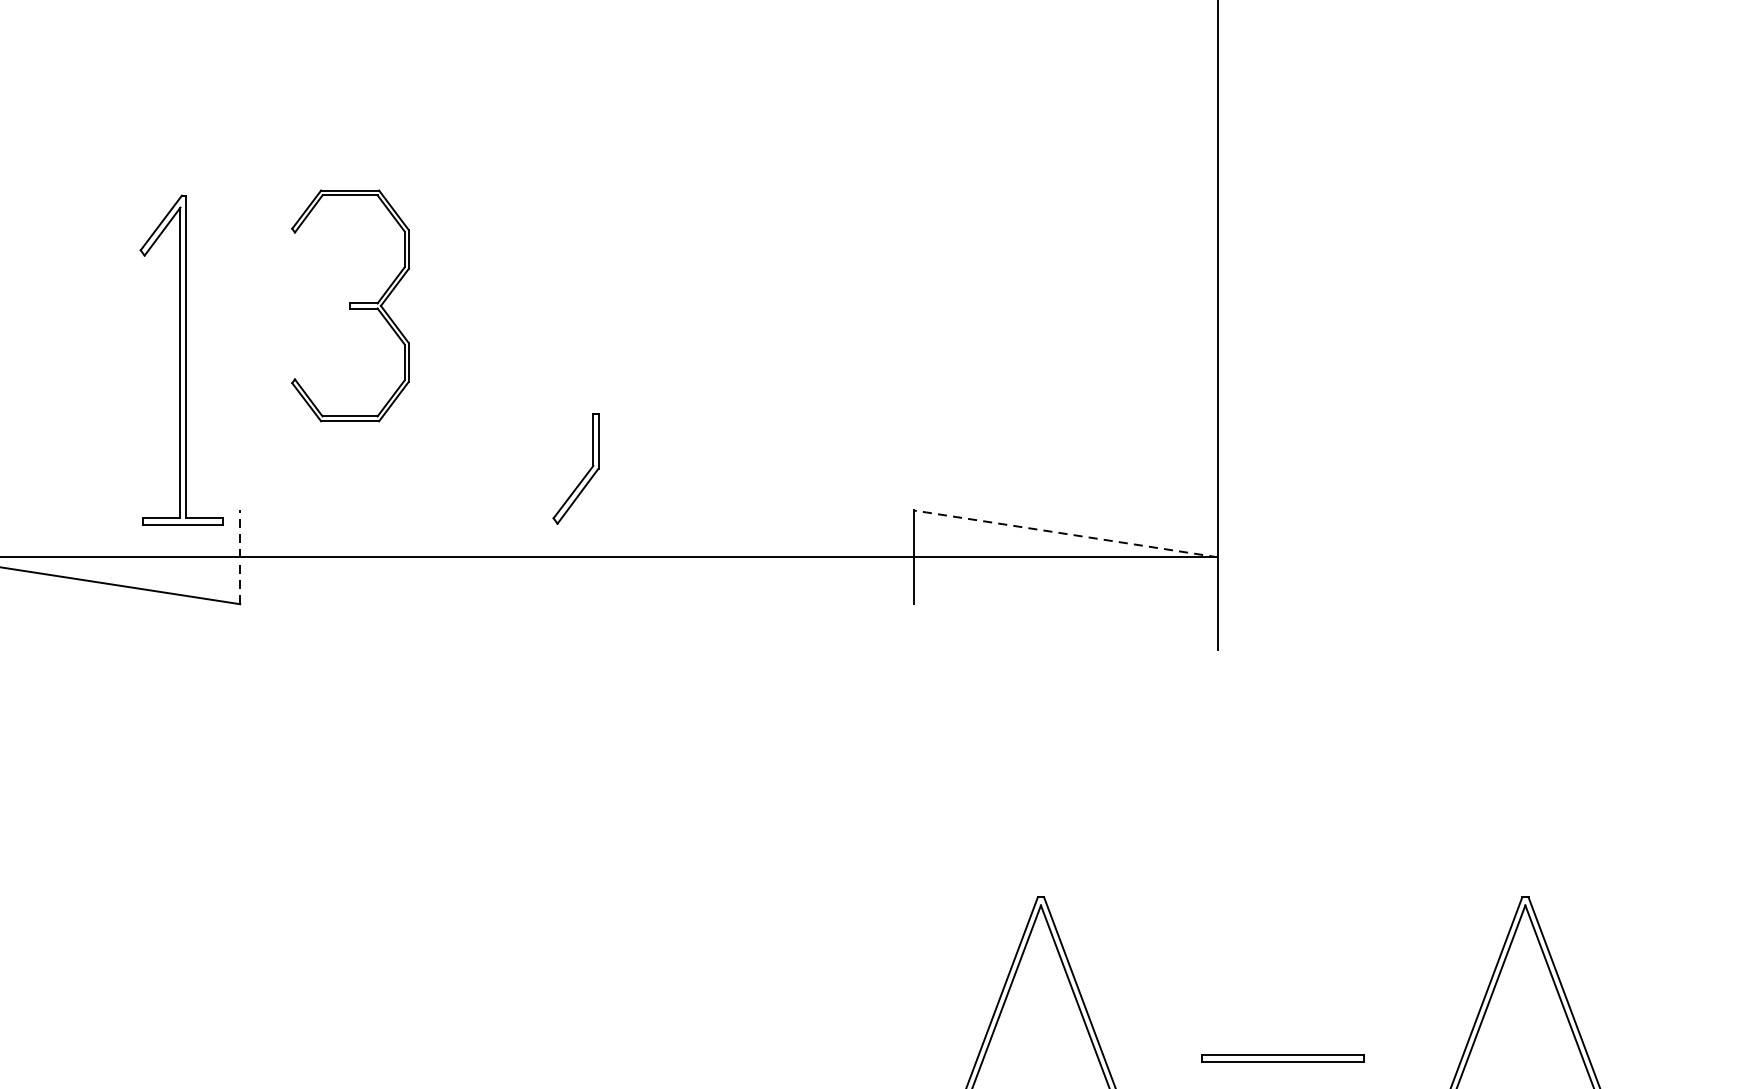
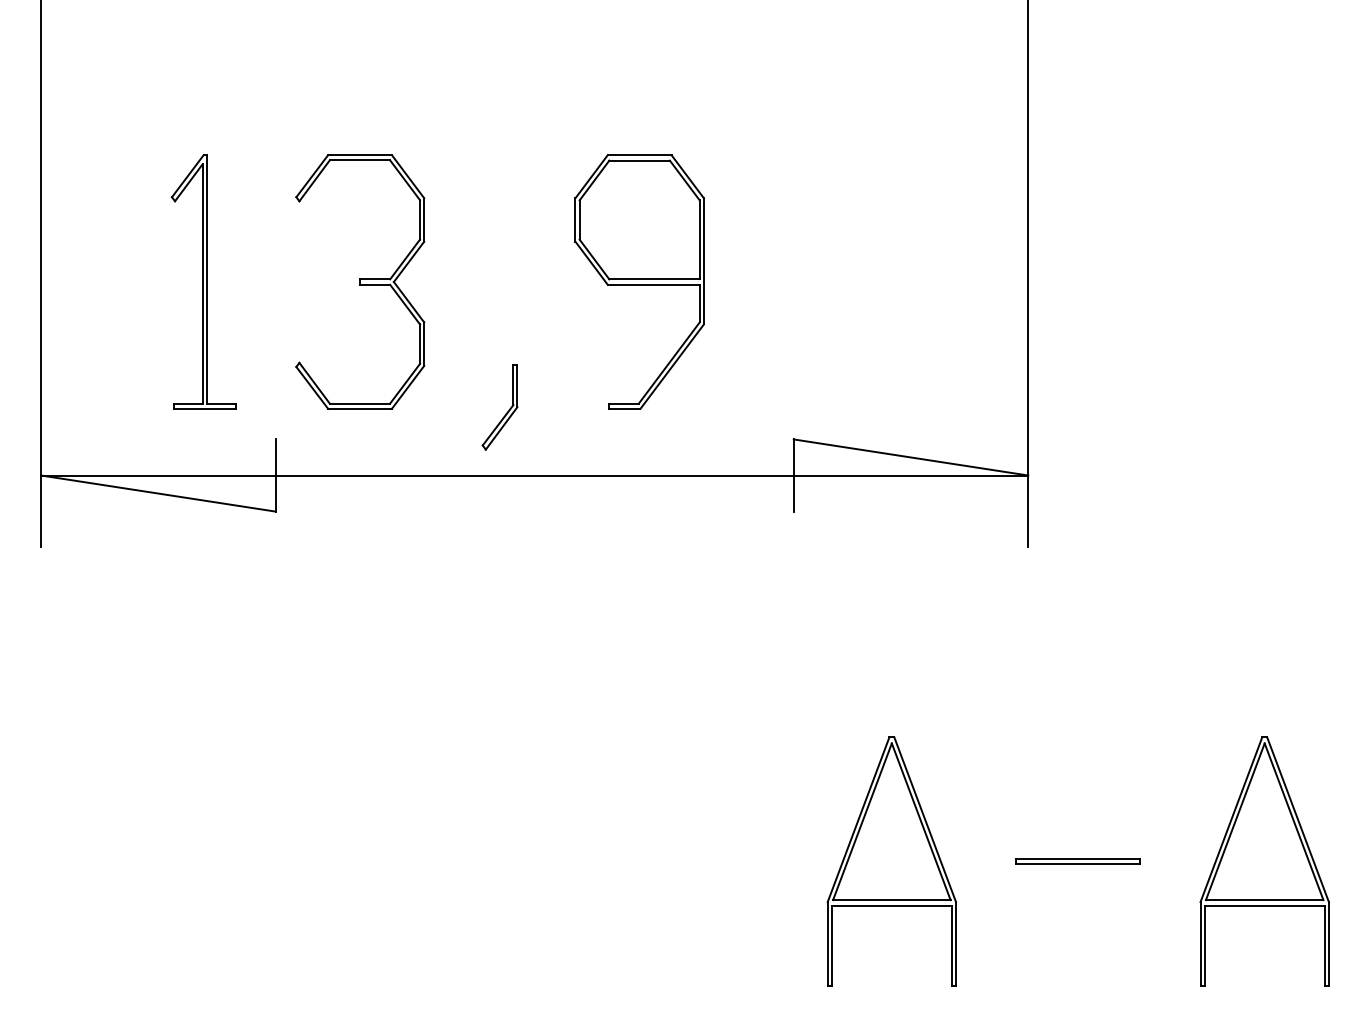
part: (350, 305) -> (360, 281), size x1.43
part: (713, 305) -> (639, 281), added
part: (181, 359) -> (203, 281), moved
part: (583, 476) -> (505, 413), moved
line: (1066, 533) -> (911, 457), dashed -> solid
line: (240, 557) -> (275, 475), dashed -> solid

